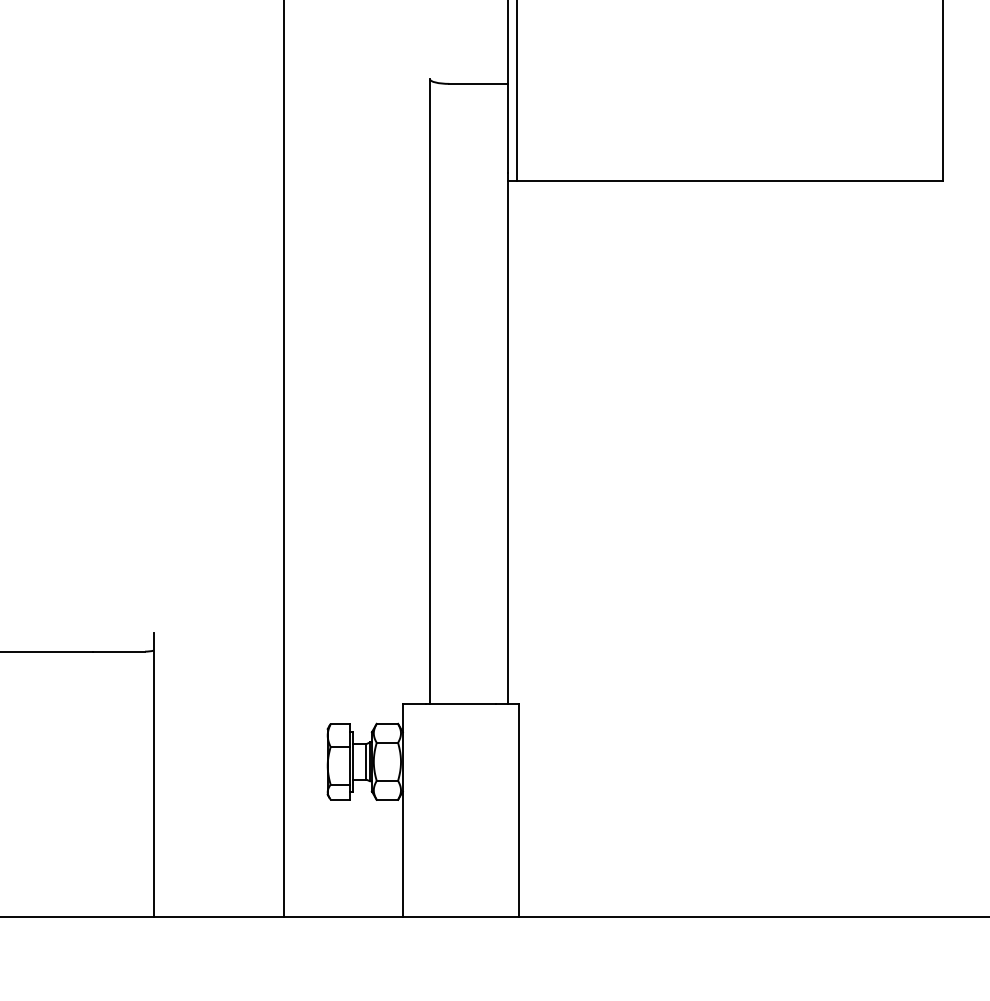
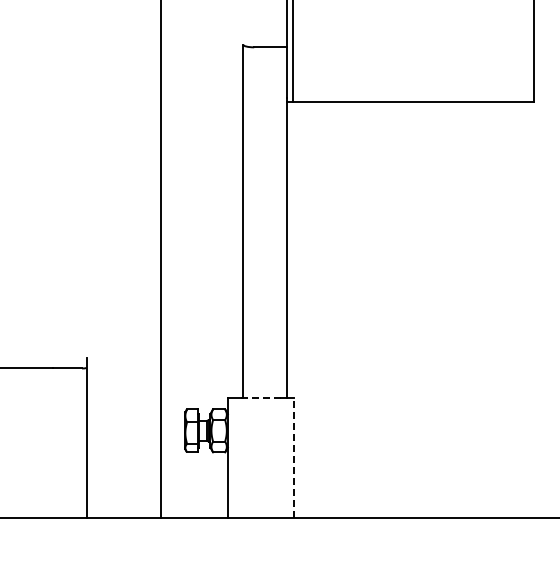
line: (460, 702) -> (260, 397), solid -> dashed
line: (518, 808) -> (293, 457), solid -> dashed

